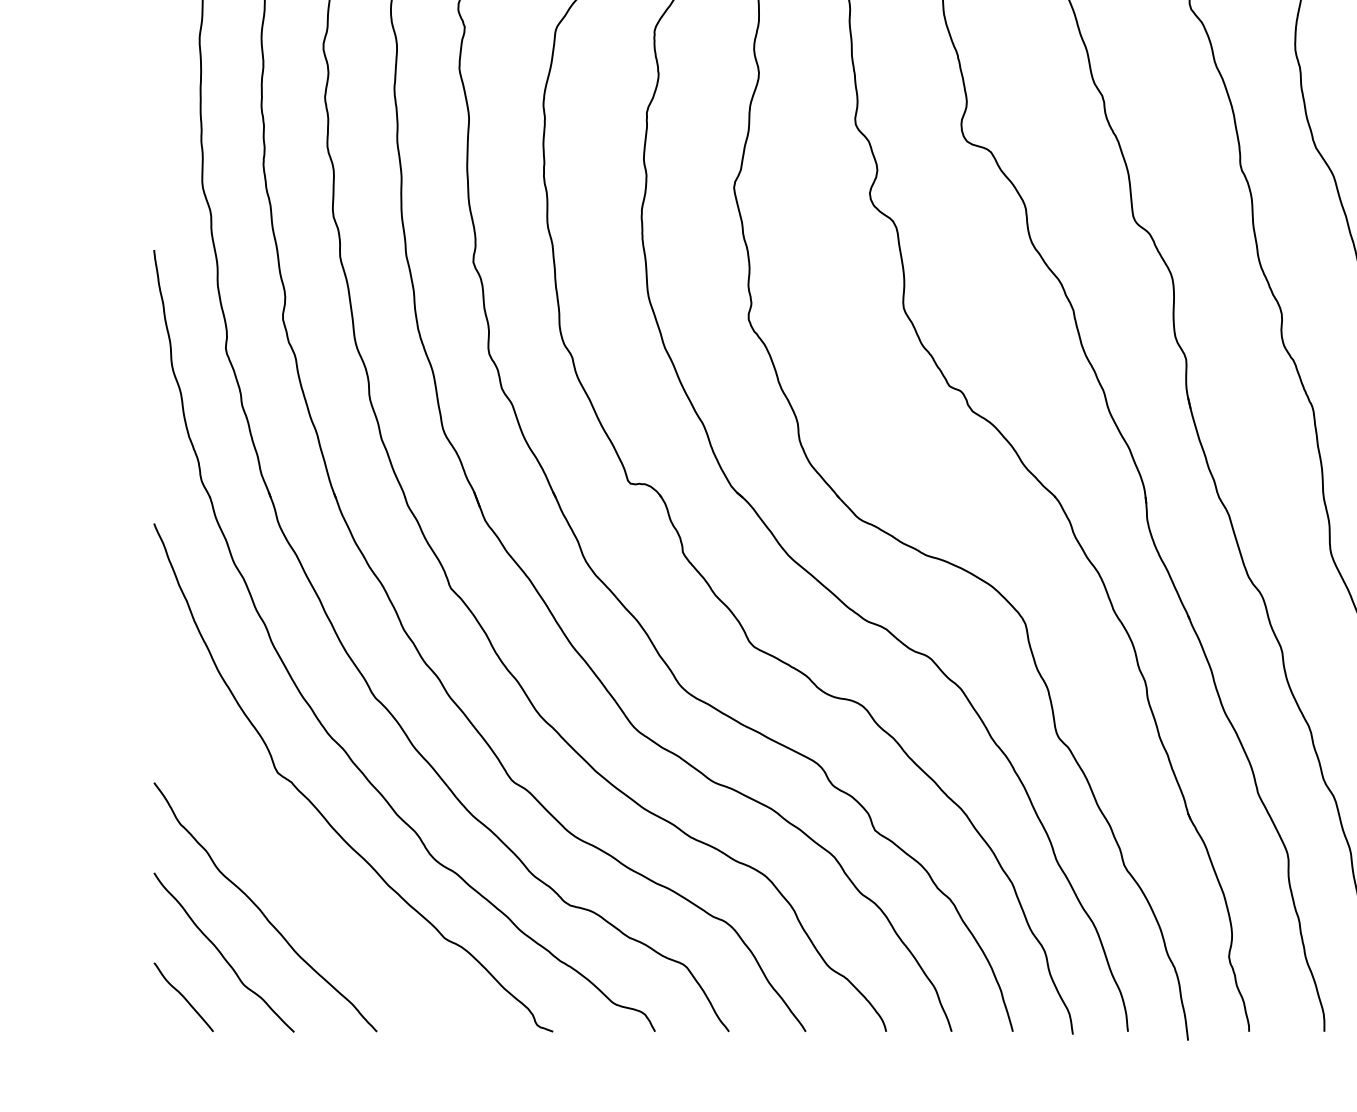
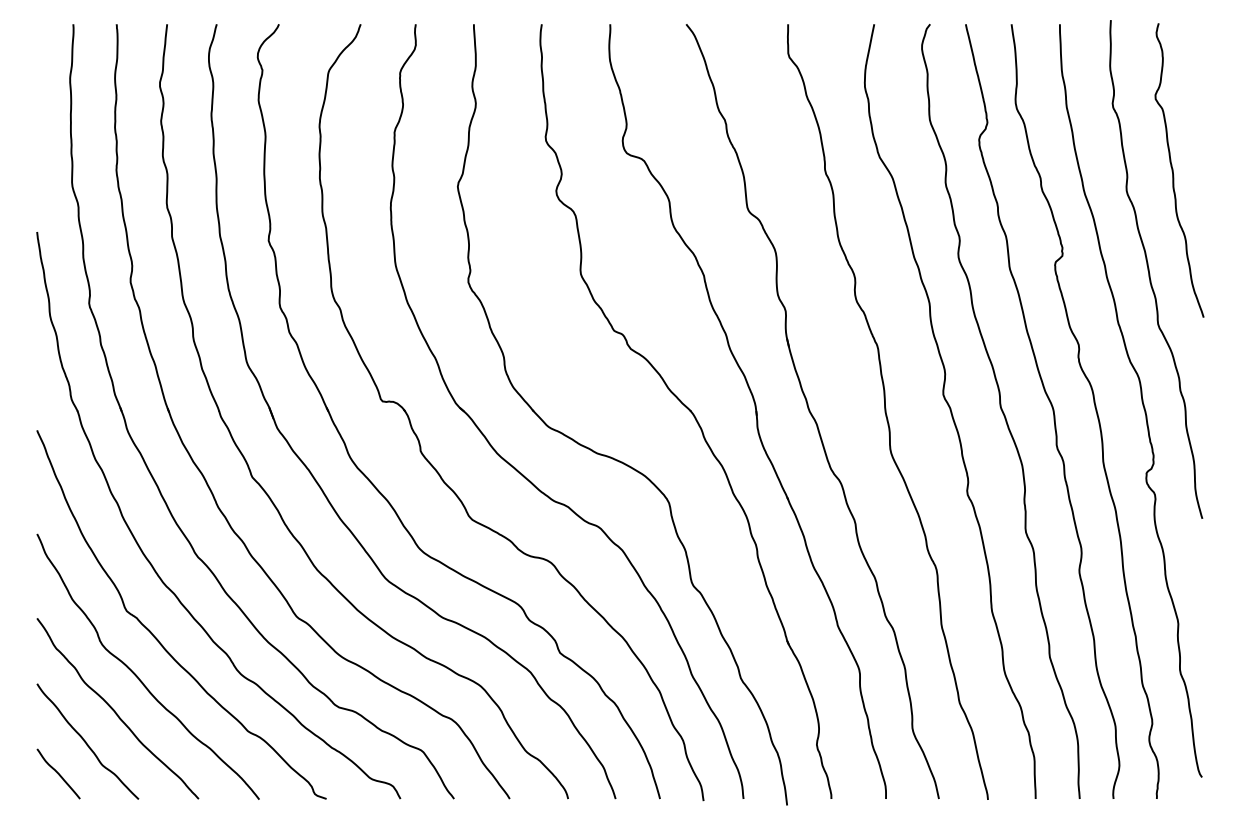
curve: (292, 861) -> (137, 675), added

